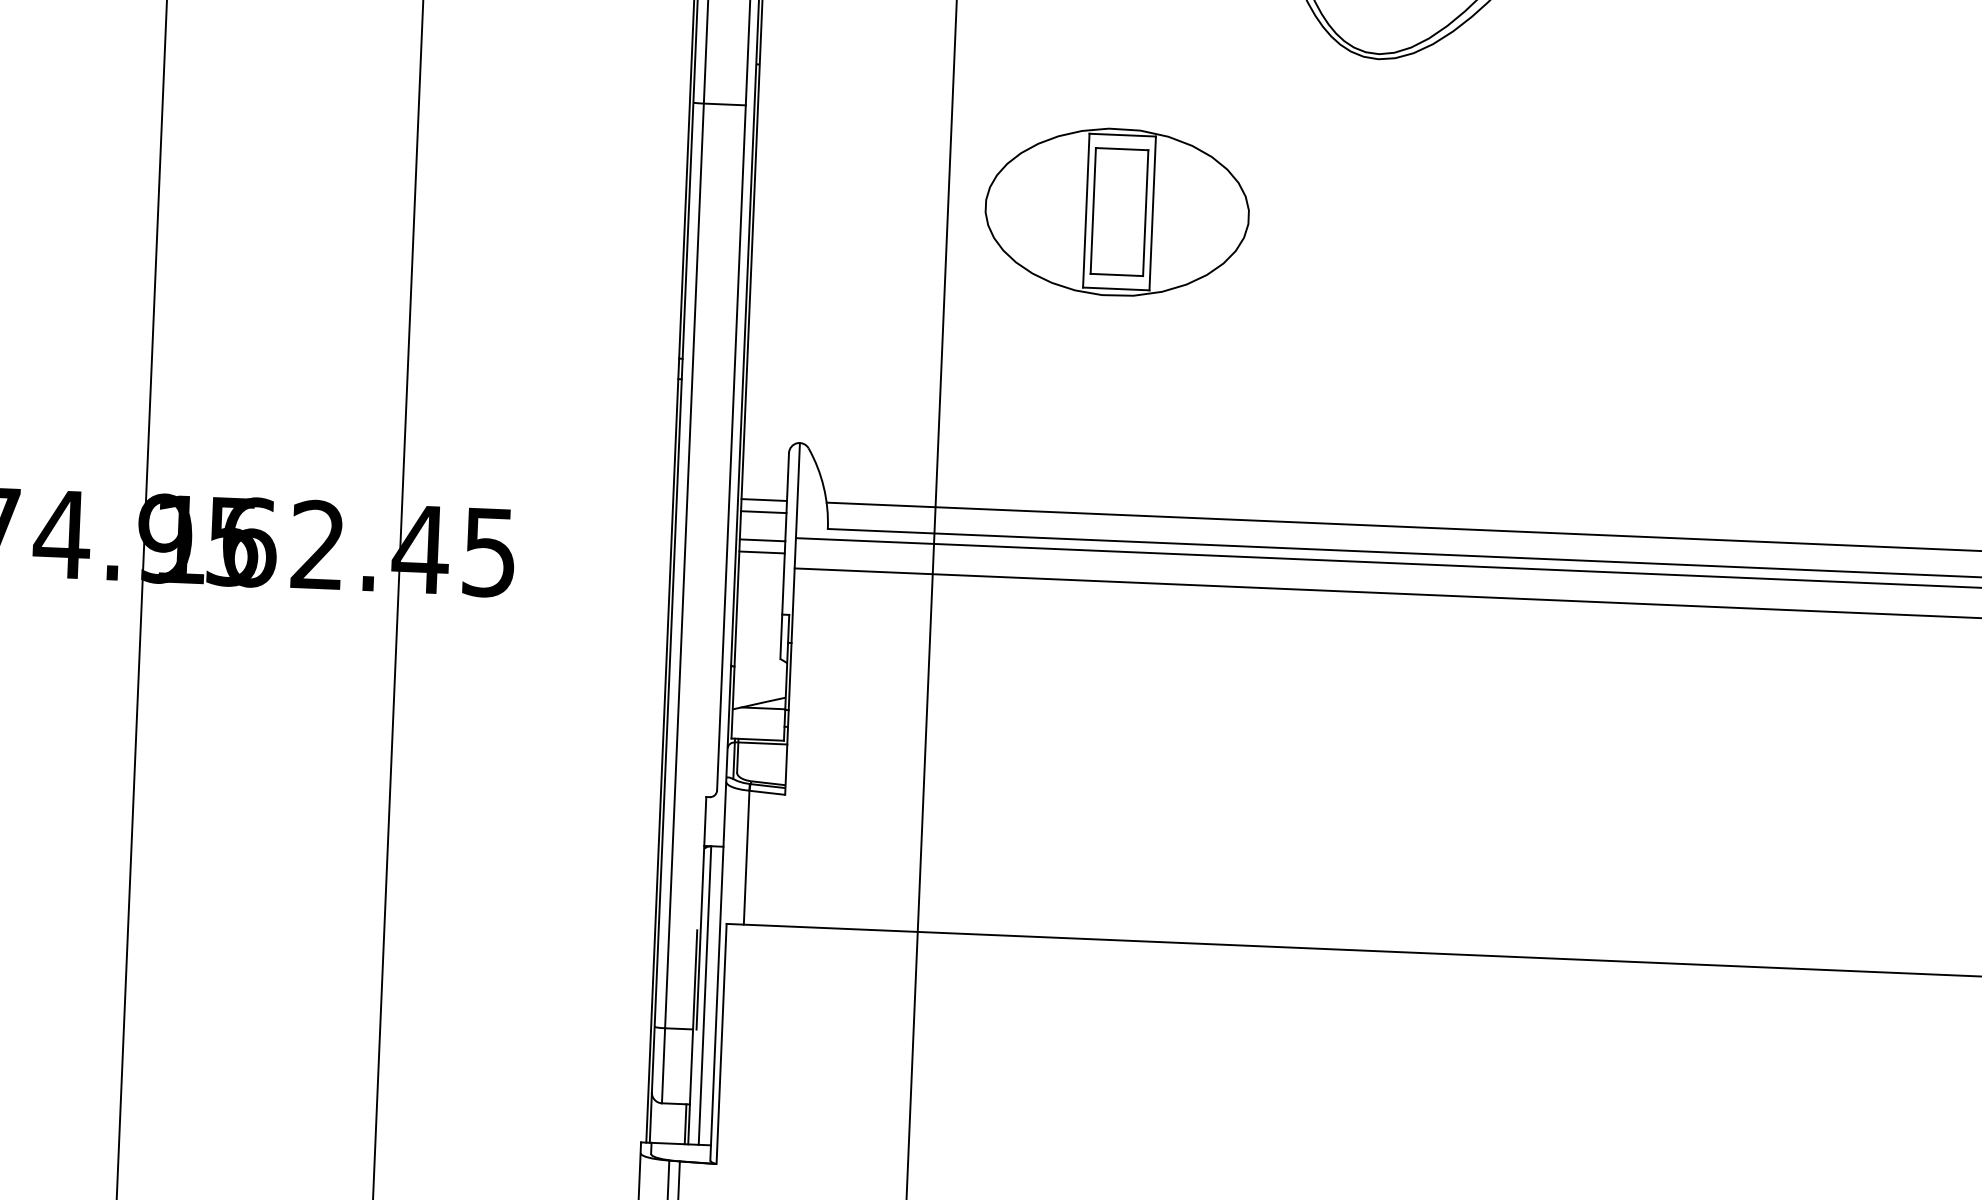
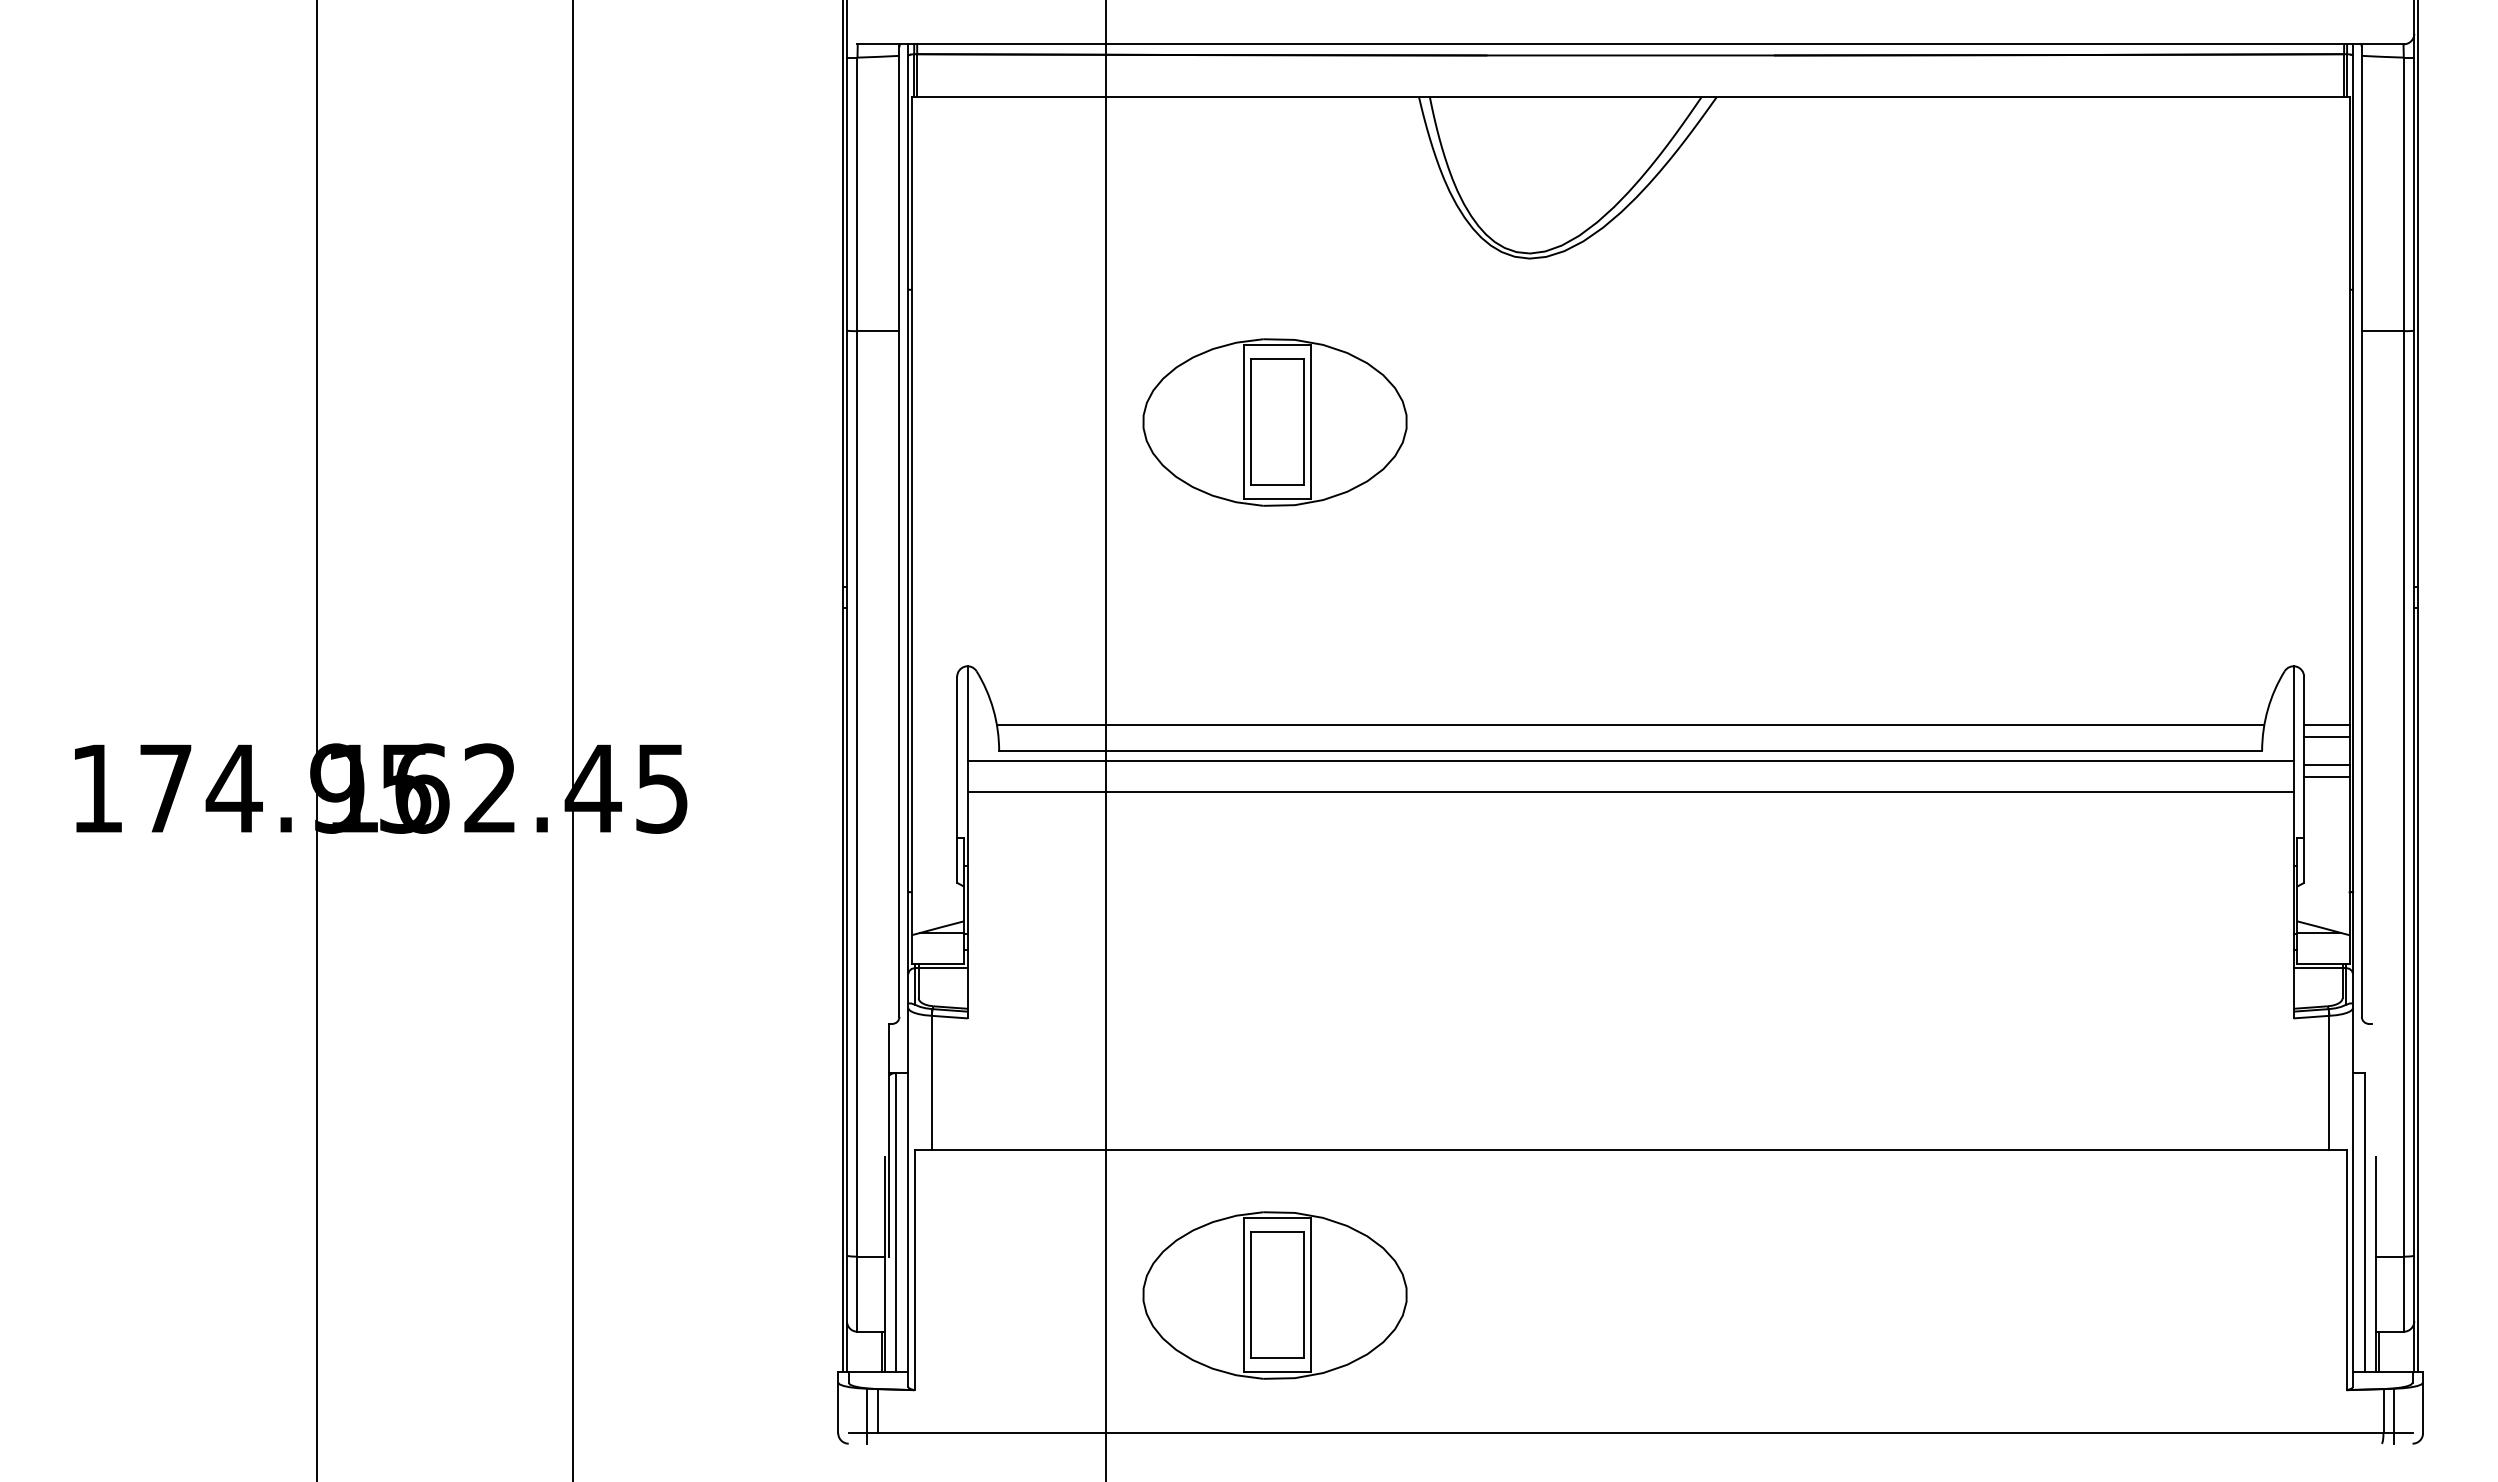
line: (764, 499) -> (934, 724), removed
line: (763, 511) -> (934, 736), removed
line: (762, 540) -> (934, 765), removed
line: (762, 552) -> (934, 777), removed
part: (1080, 1084) -> (1274, 1295), added

